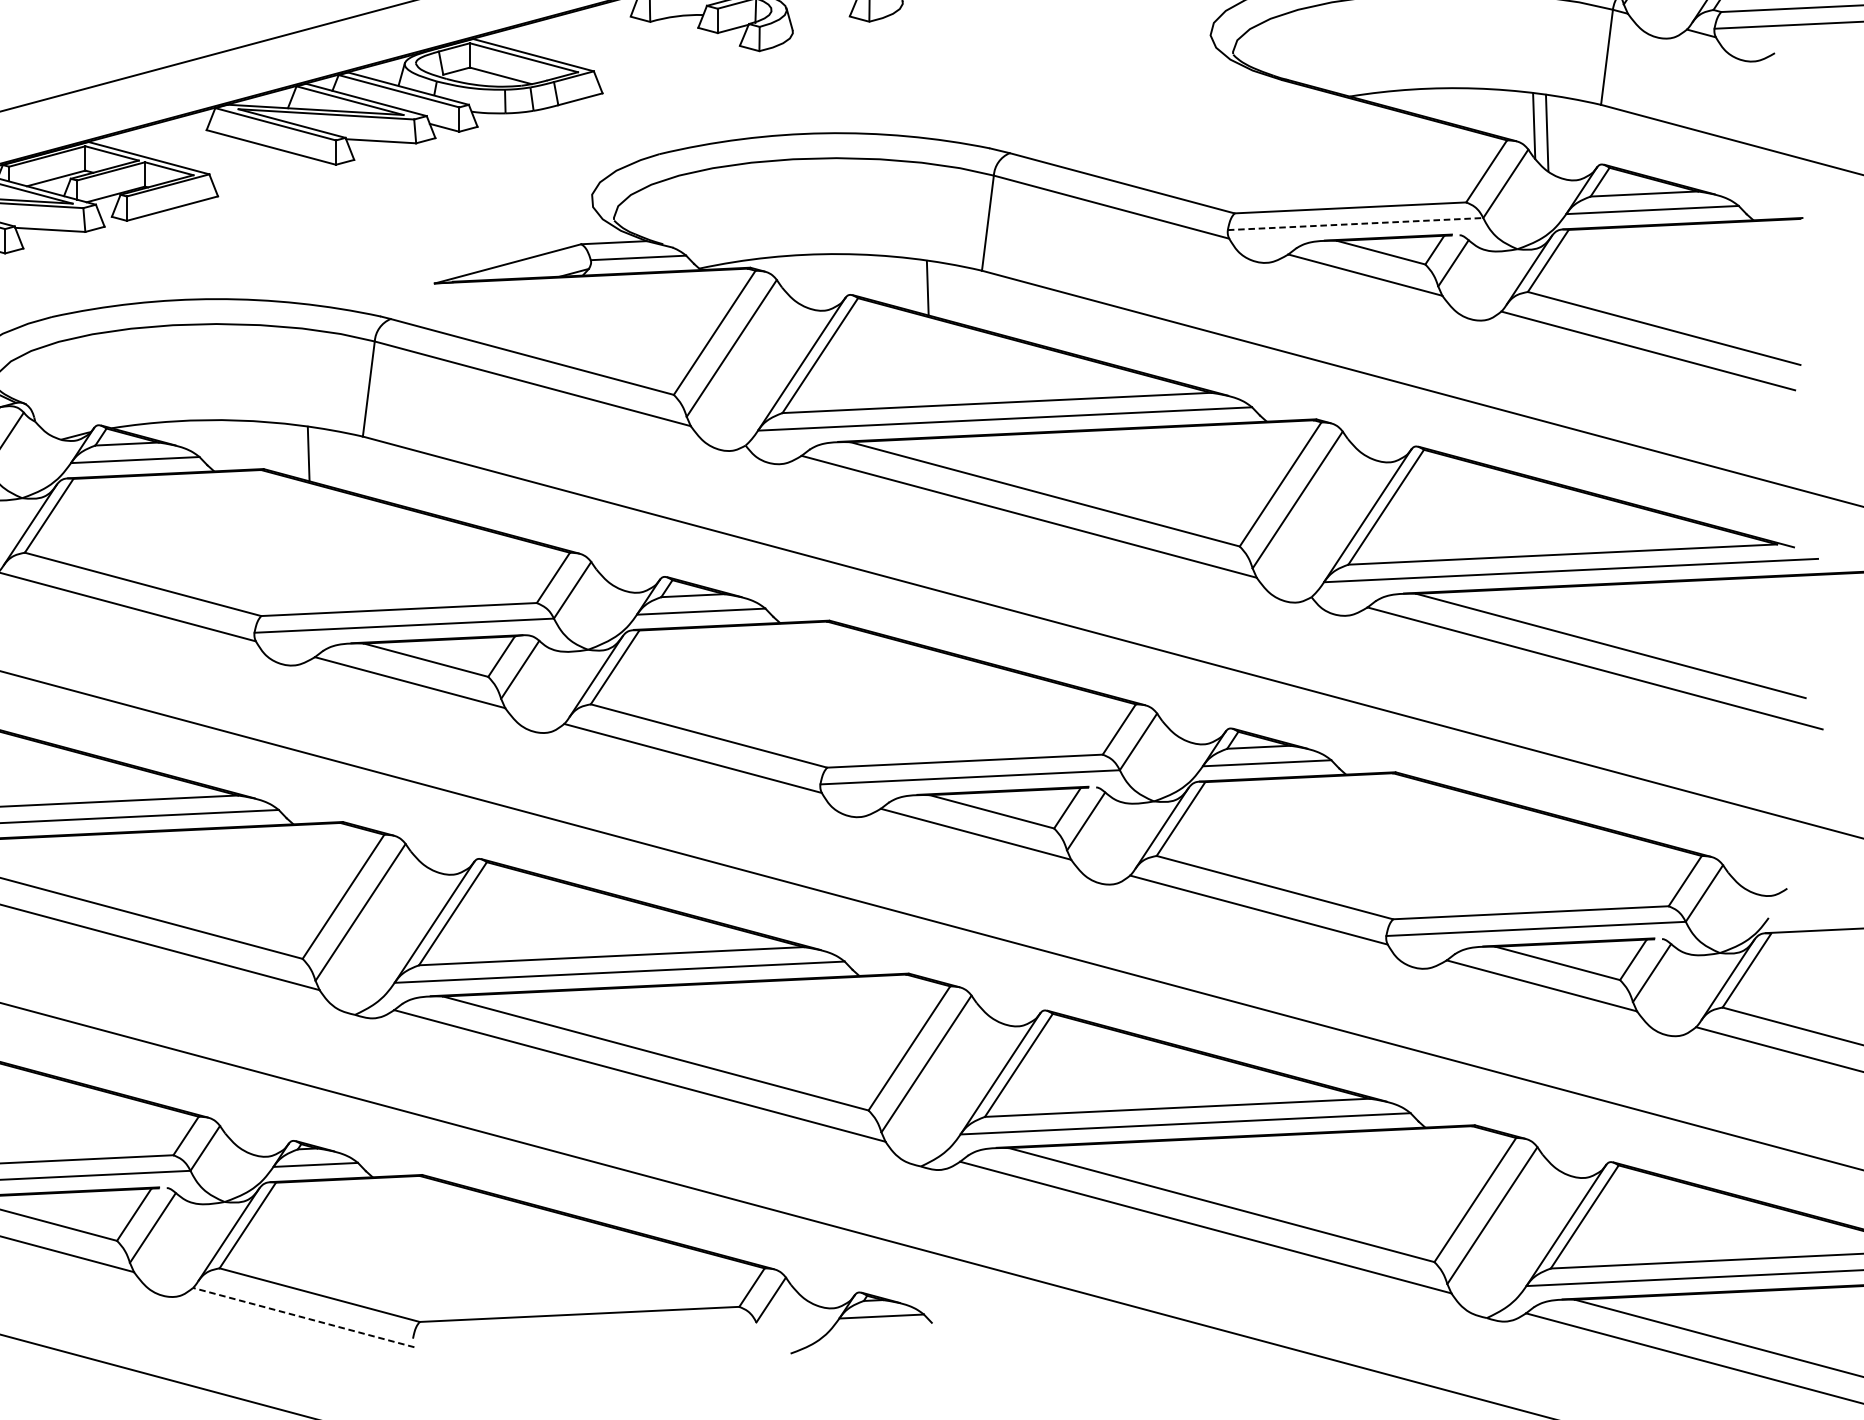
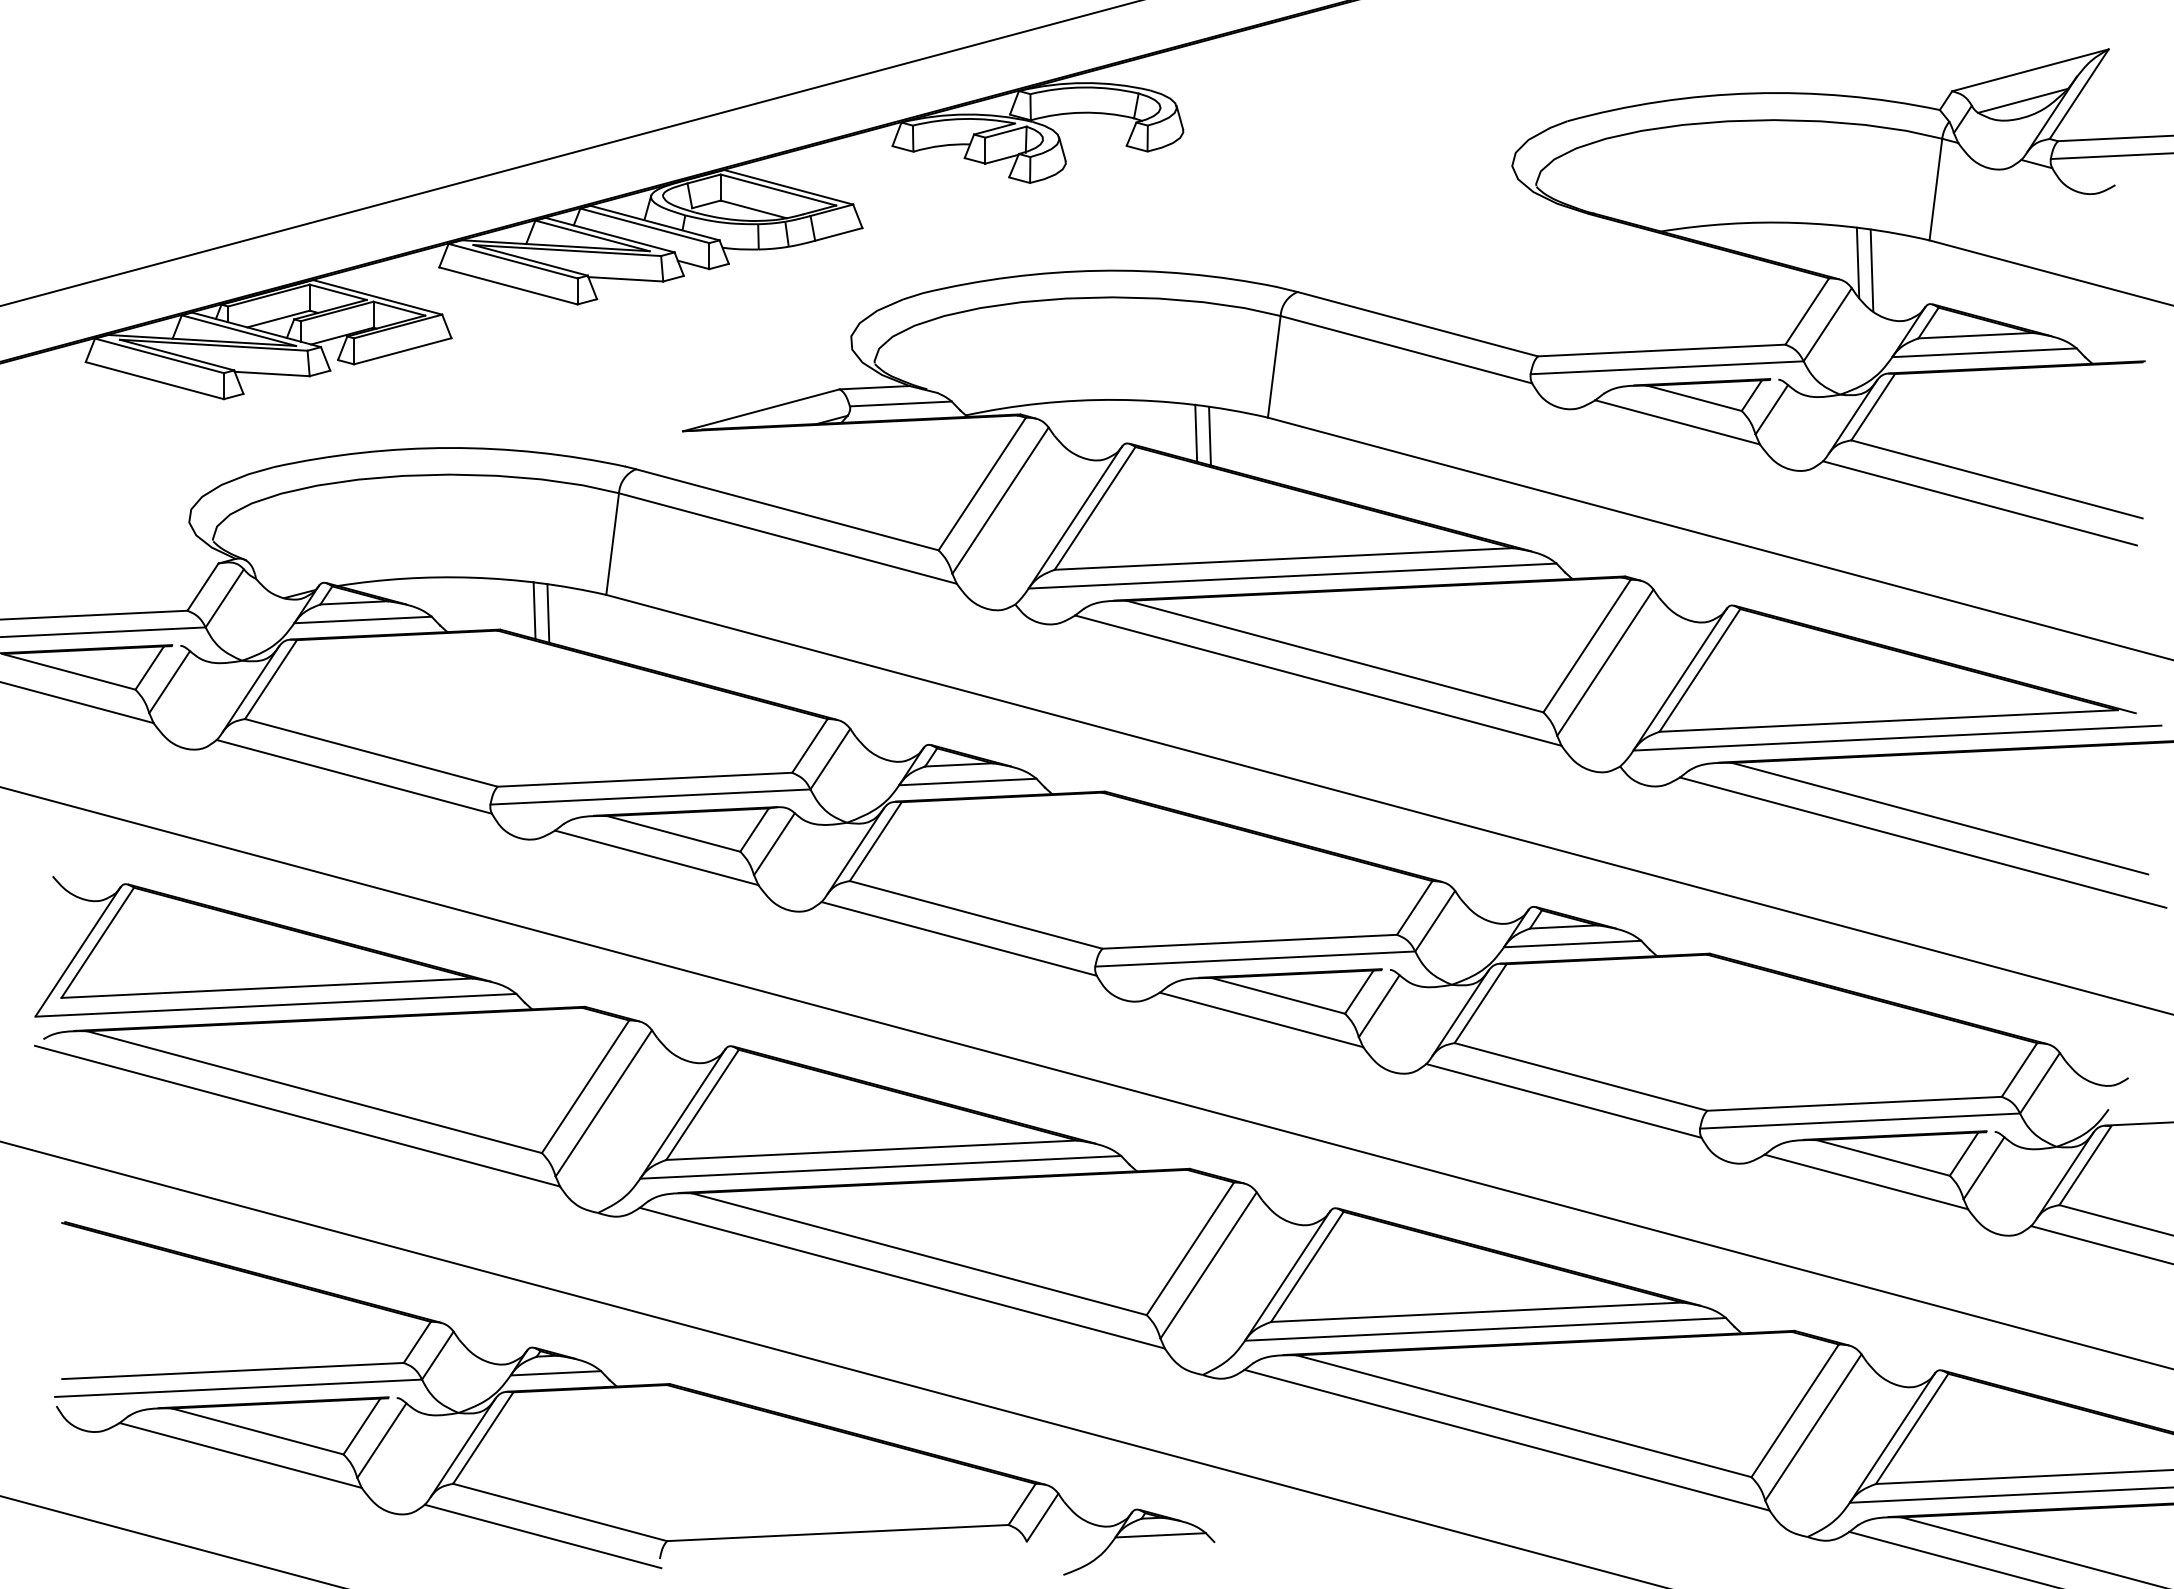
line: (1355, 223) -> (1667, 367), dashed -> solid
line: (915, 284) -> (1196, 432), added
line: (295, 451) -> (534, 610), added
line: (303, 1317) -> (542, 1536), dashed -> solid

